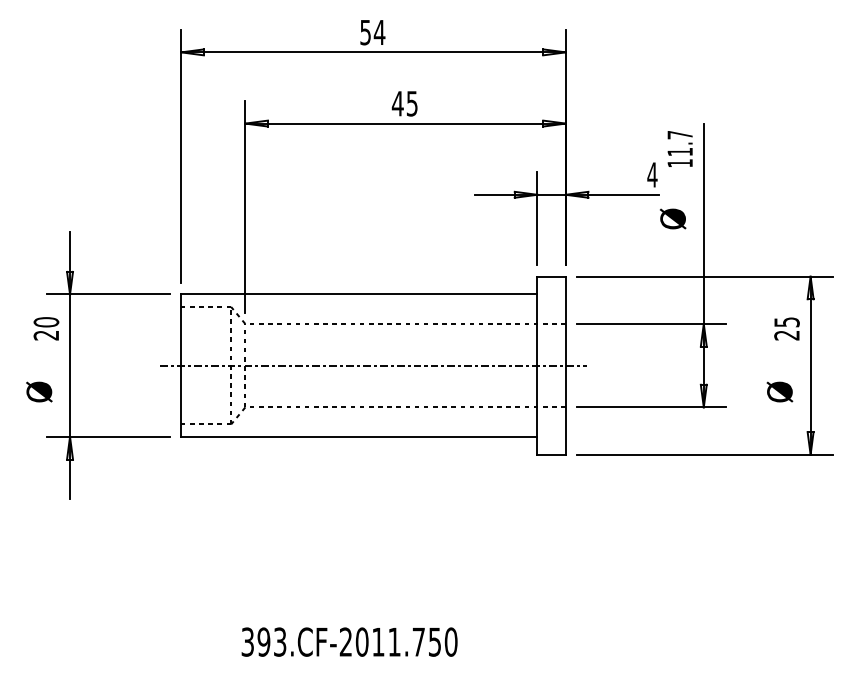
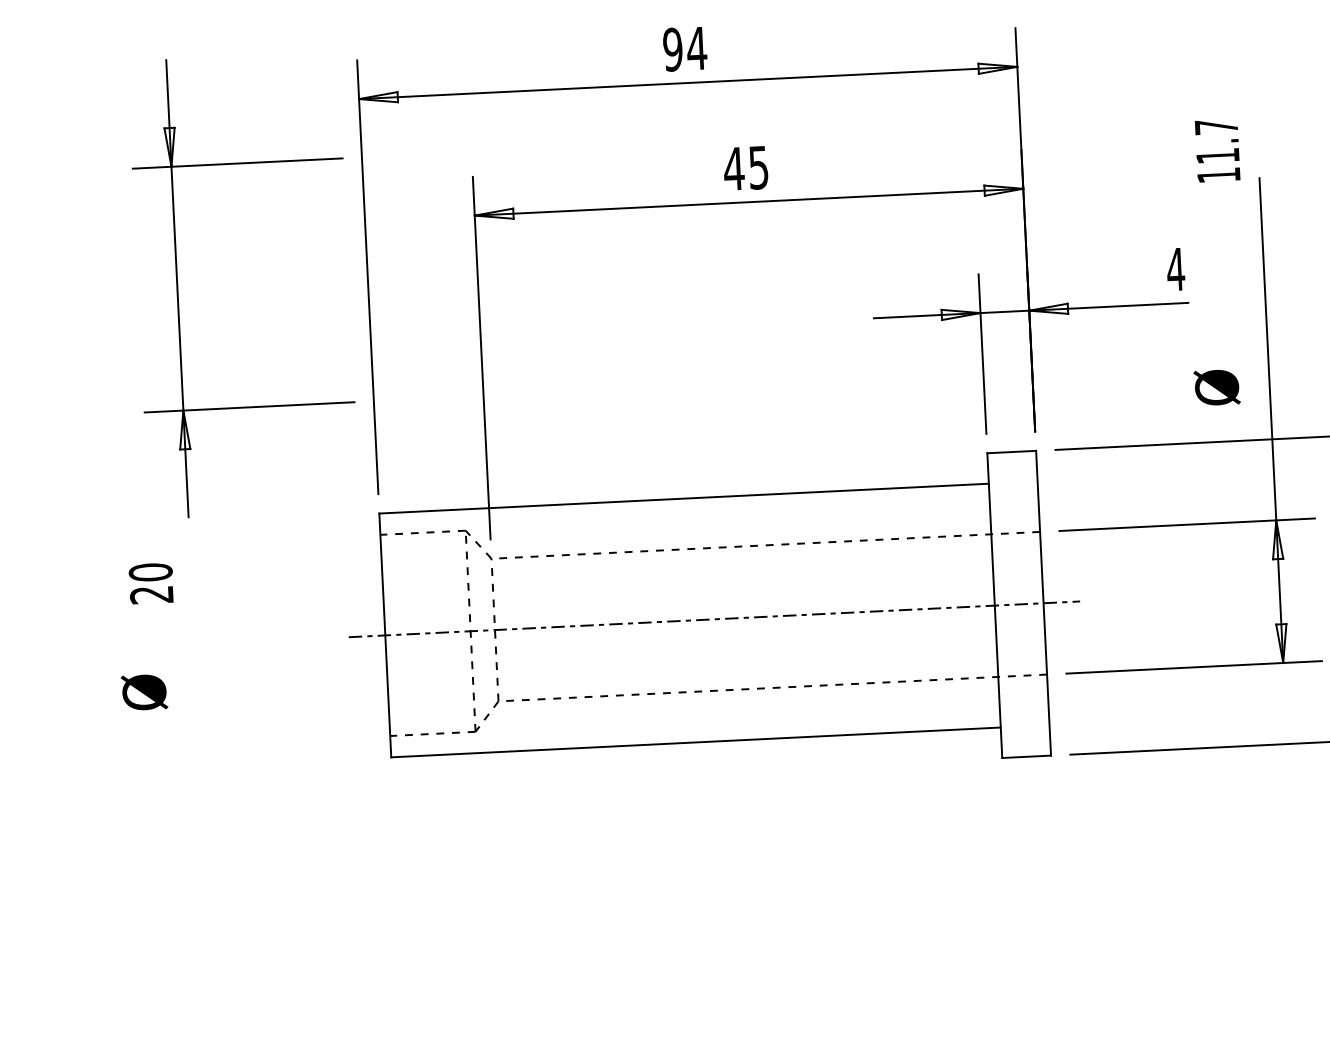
text: (365, 32) -> (672, 49), 54 -> 94
text: (679, 148) -> (1216, 150), moved
text: (673, 218) -> (1217, 386), moved
part: (70, 365) -> (178, 288), moved

